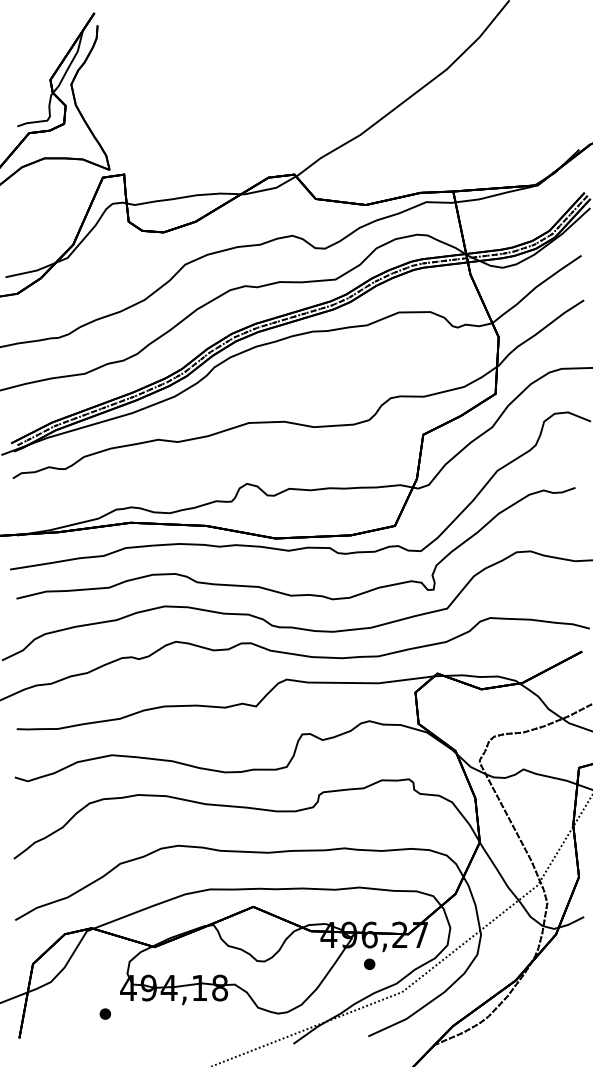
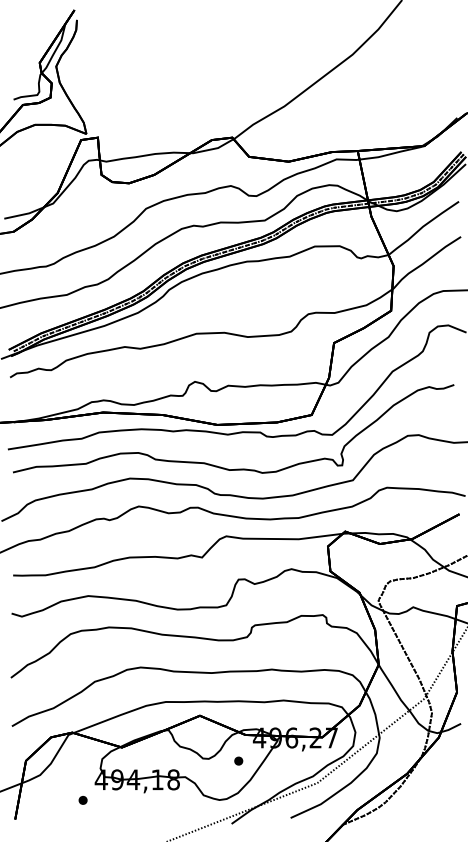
part: (369, 963) -> (238, 760), moved

